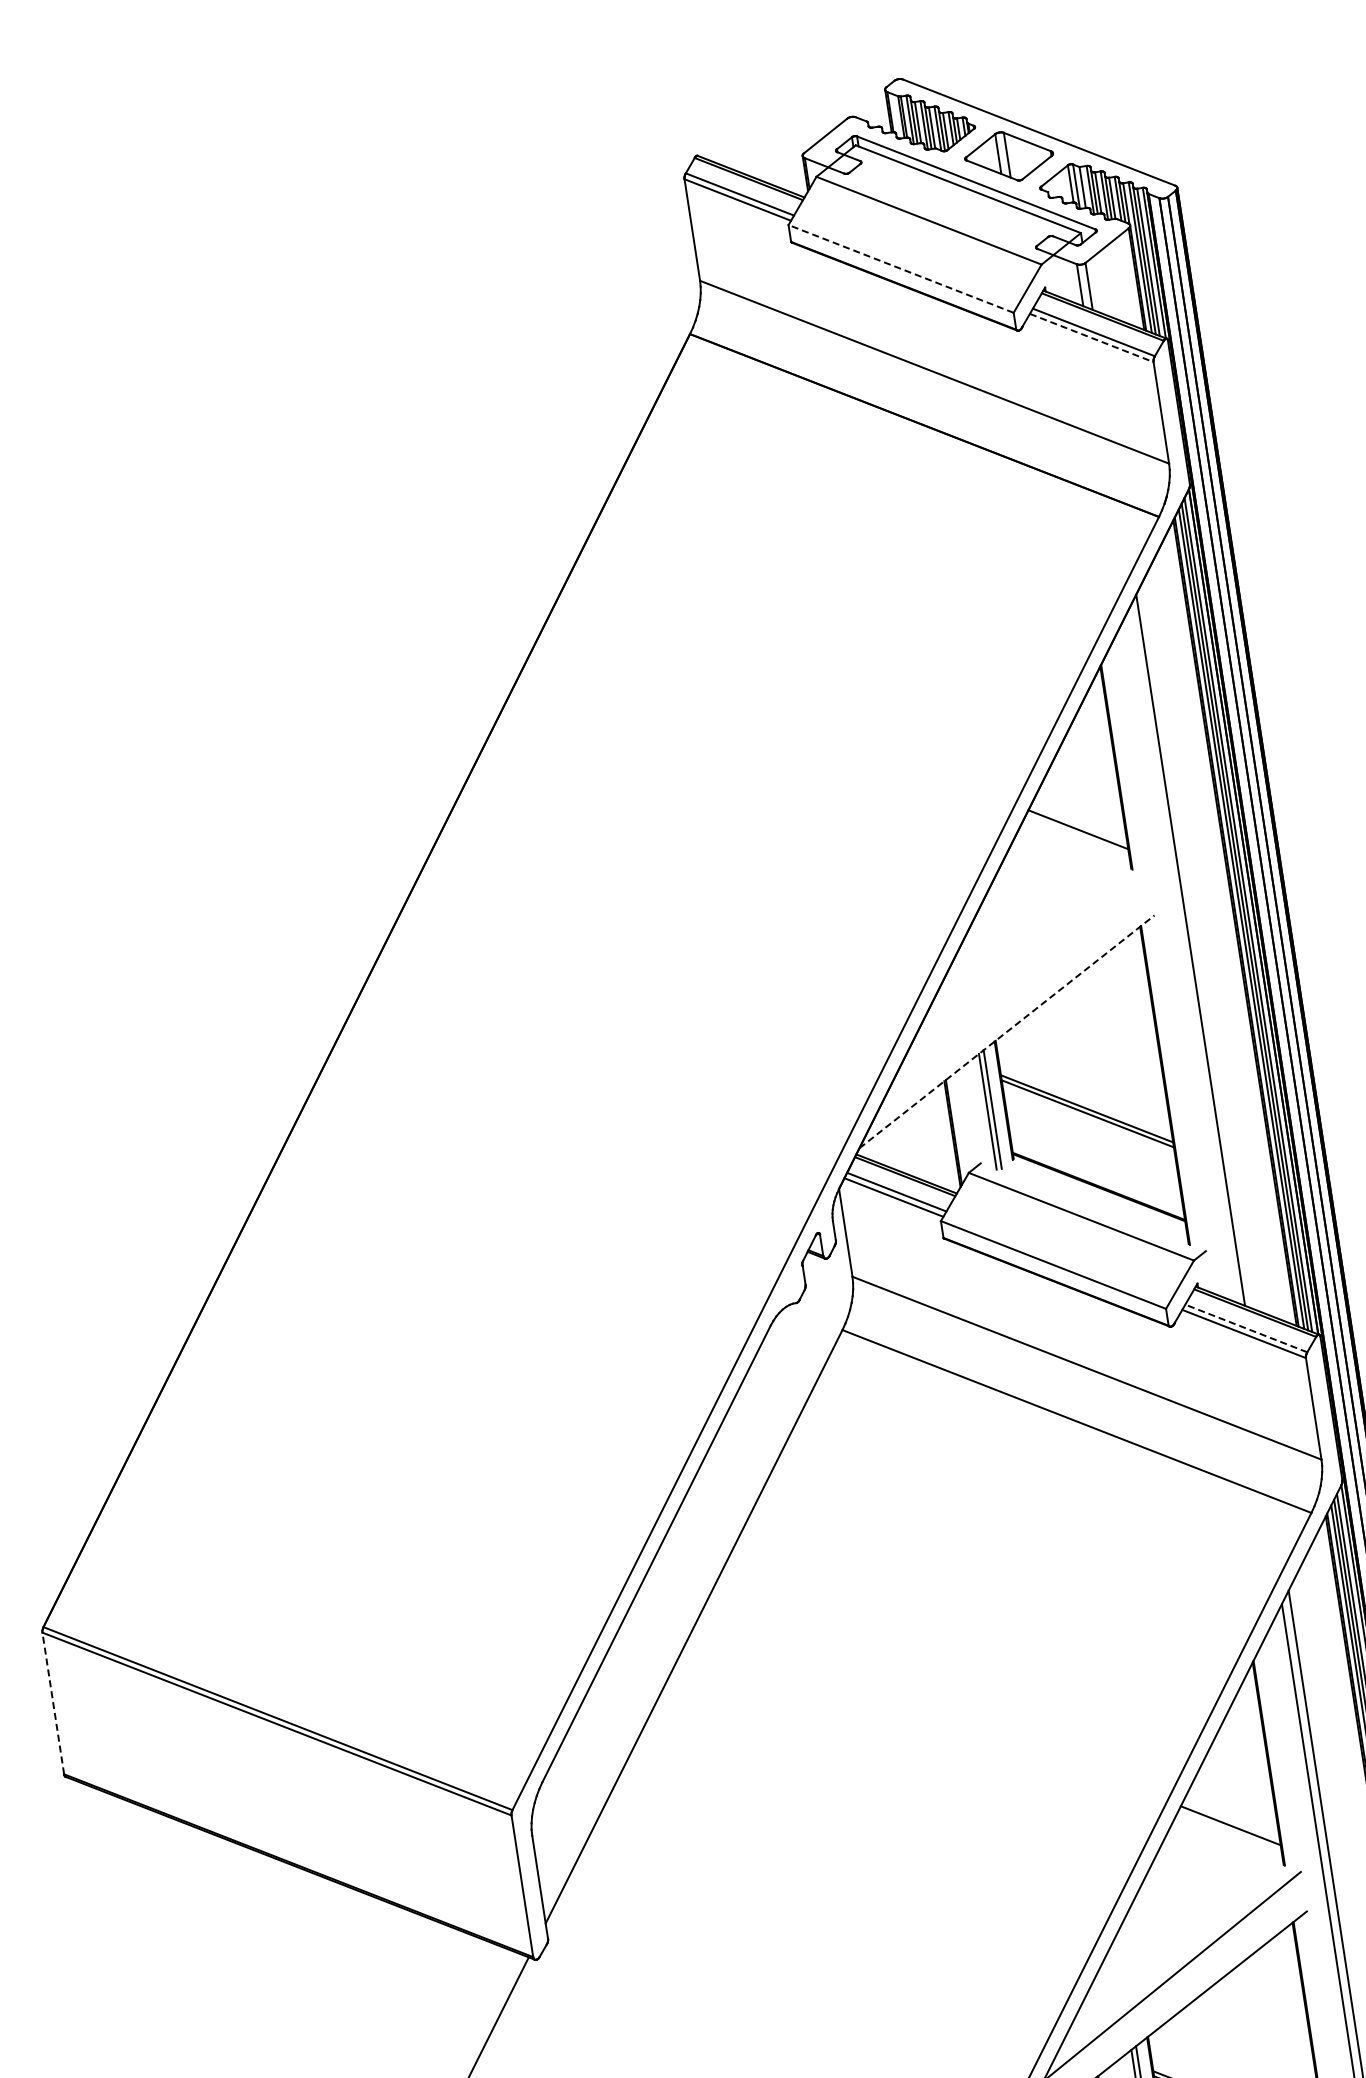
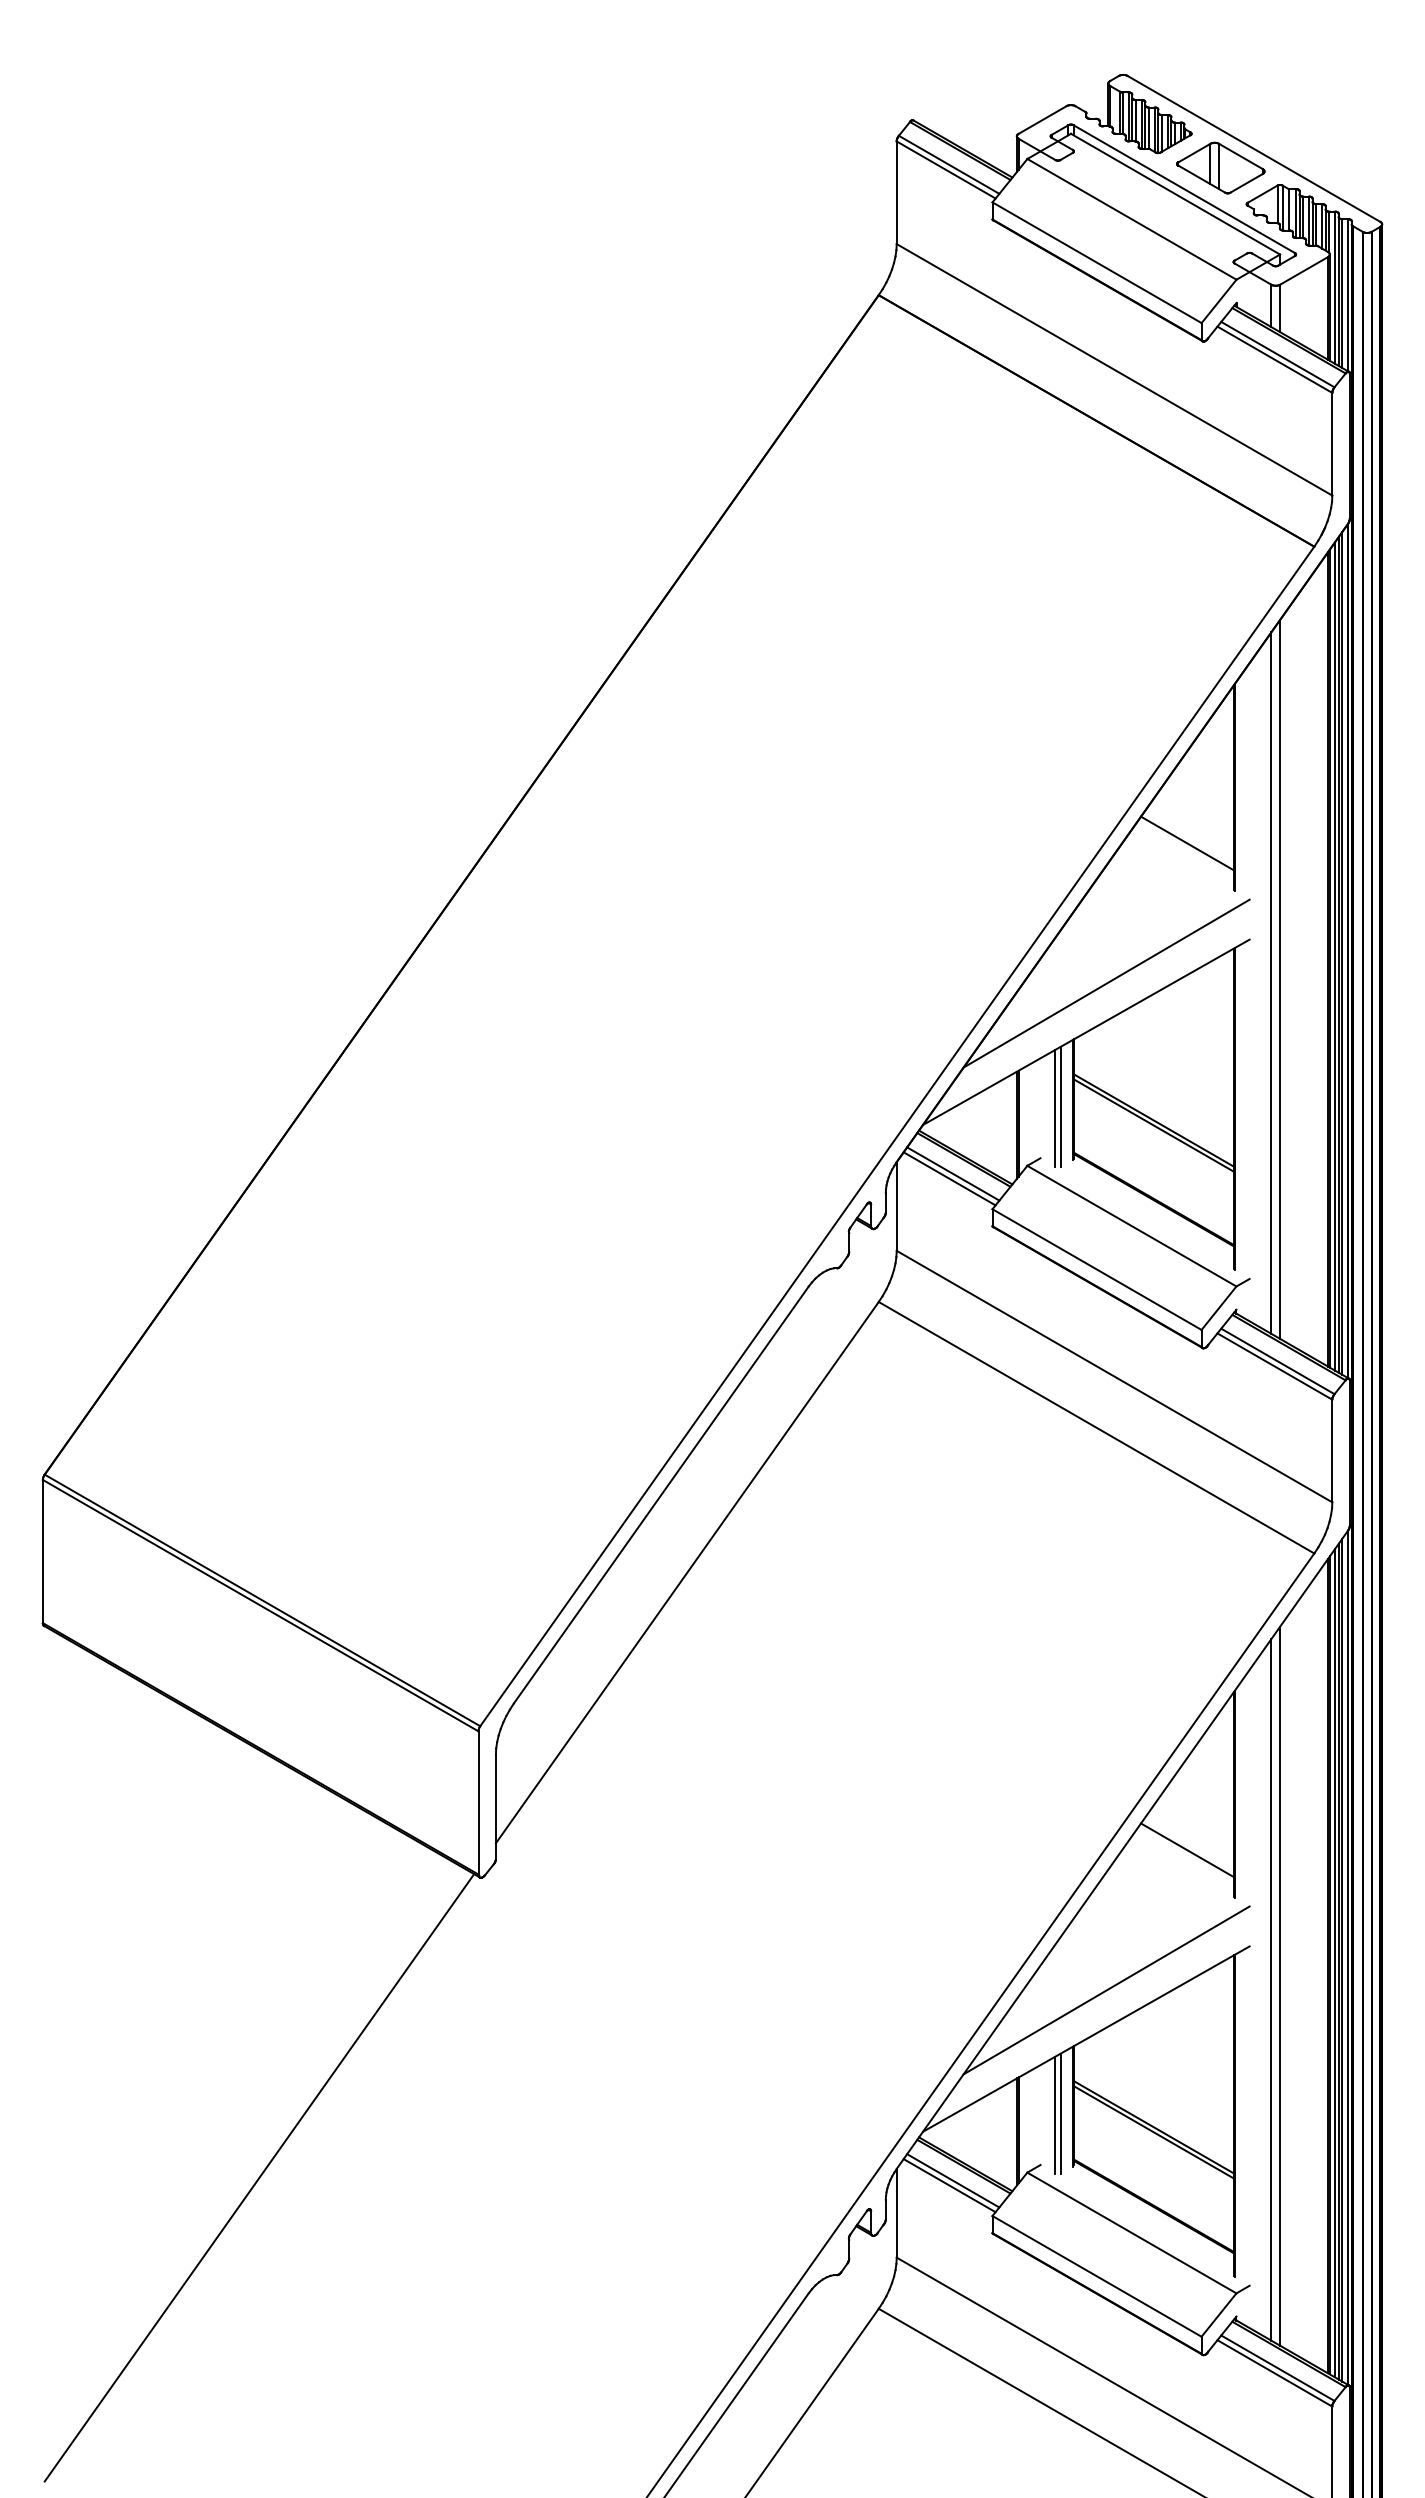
line: (901, 268) -> (1097, 262), dashed -> solid
line: (1092, 338) -> (1275, 360), dashed -> solid
line: (1182, 954) -> (1271, 982), added
line: (1019, 980) -> (1106, 983), added
line: (1007, 1032) -> (1086, 1032), dashed -> solid
line: (1245, 1328) -> (1277, 1361), dashed -> solid
line: (52, 1703) -> (42, 1551), dashed -> solid

